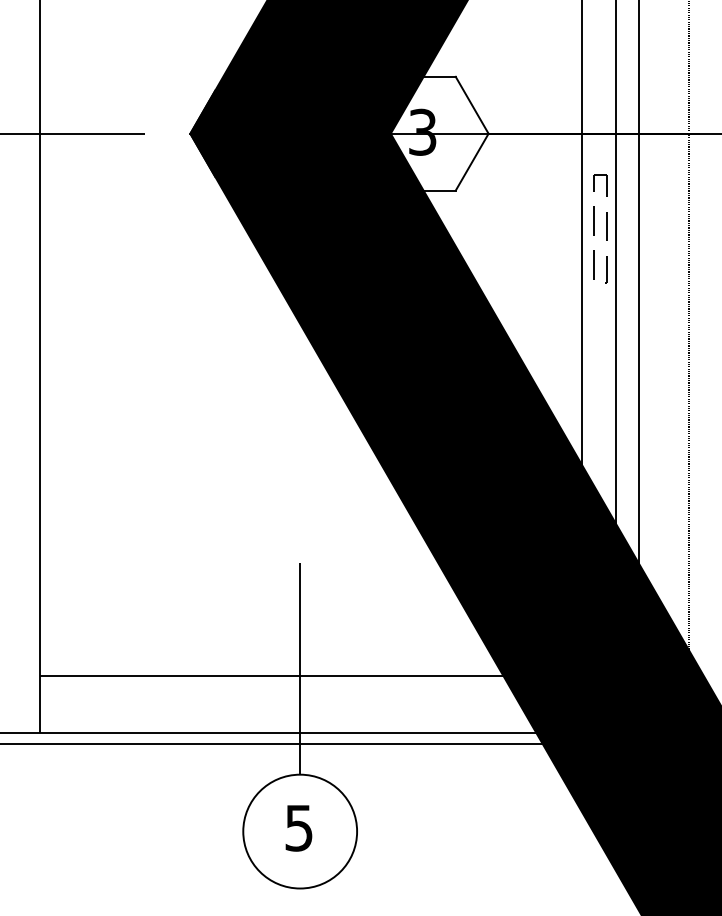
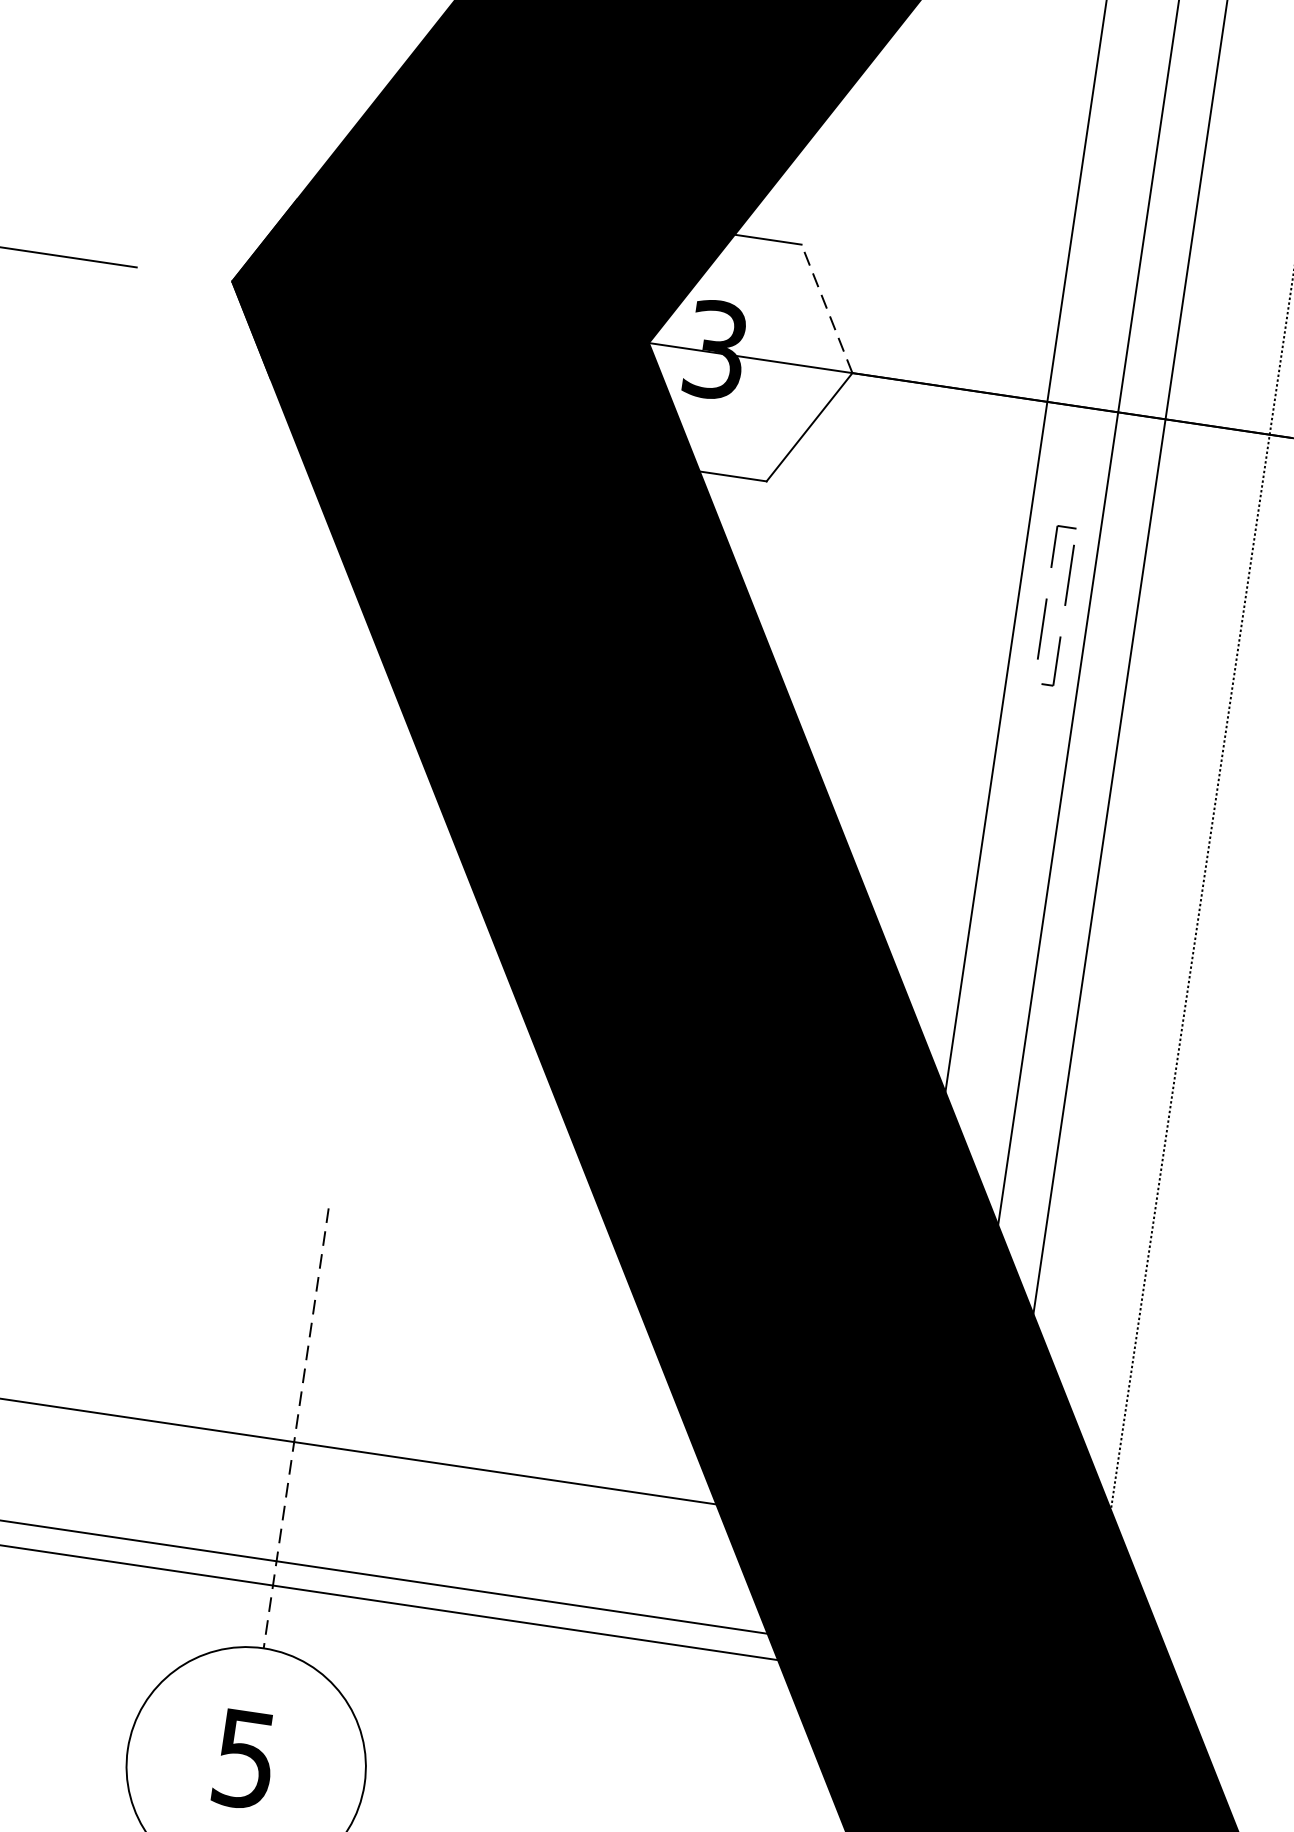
line: (472, 105) -> (827, 309), solid -> dashed
part: (600, 228) -> (1056, 604), size x0.7
line: (300, 668) -> (296, 1427), solid -> dashed

